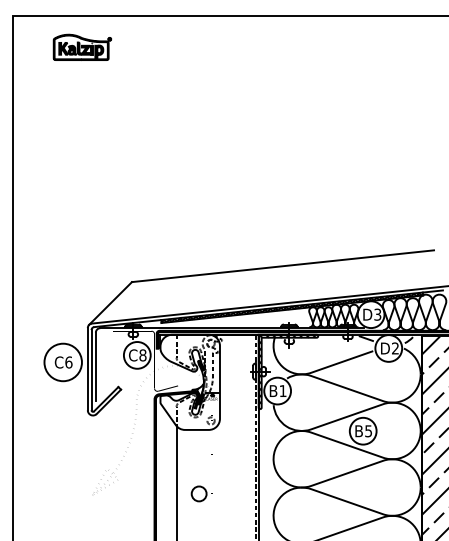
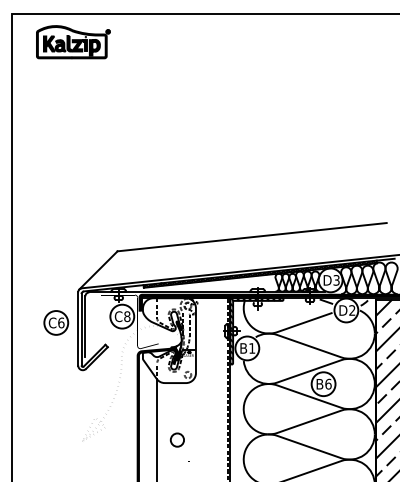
part: (82, 47) -> (73, 42), size x1.43
circle: (62, 362) -> (55, 322), size x0.71
text: (368, 431) -> (328, 384), B5 -> B6

